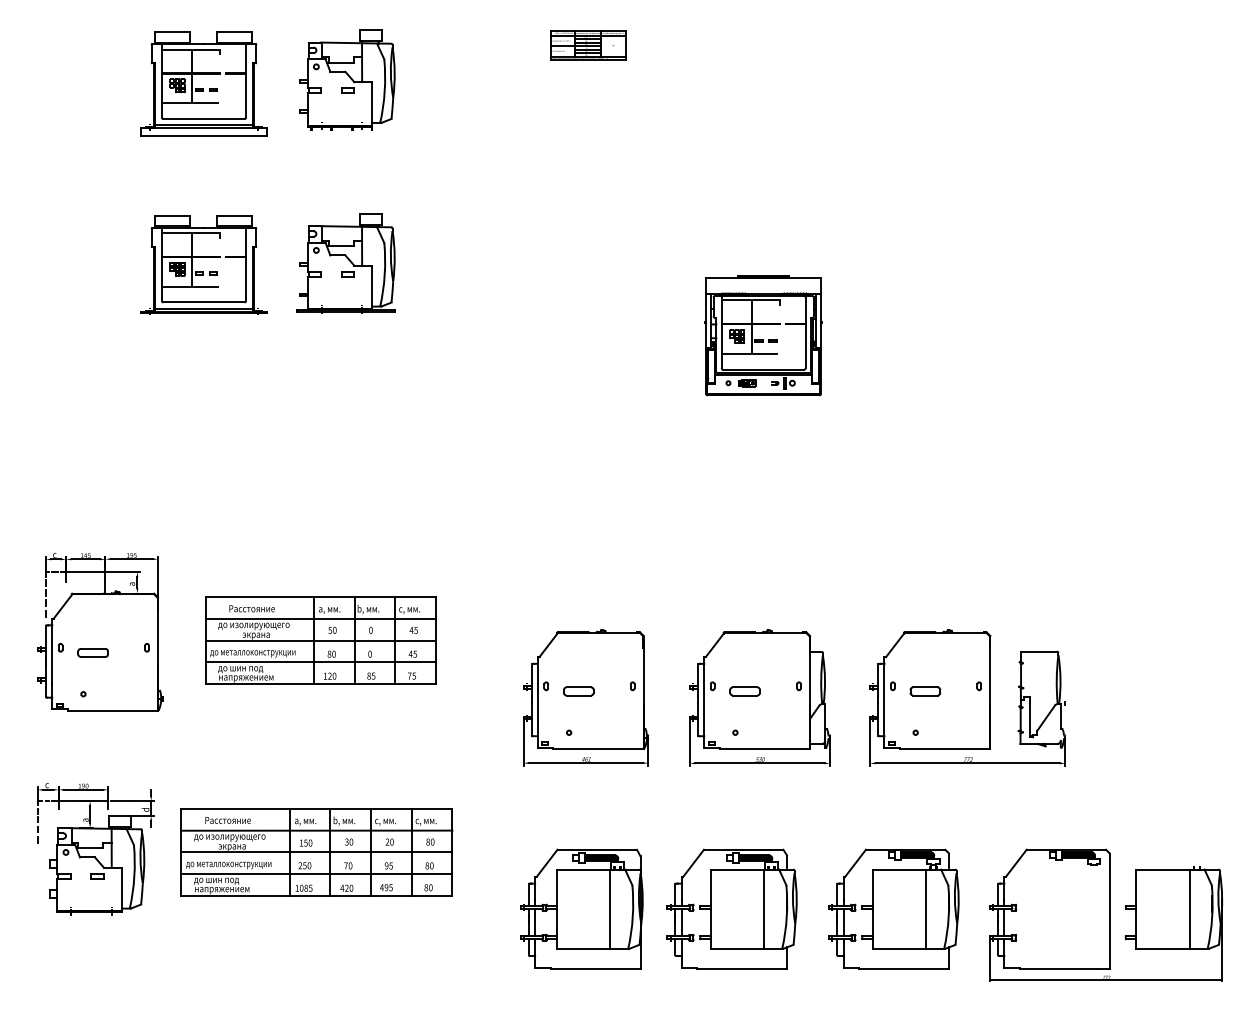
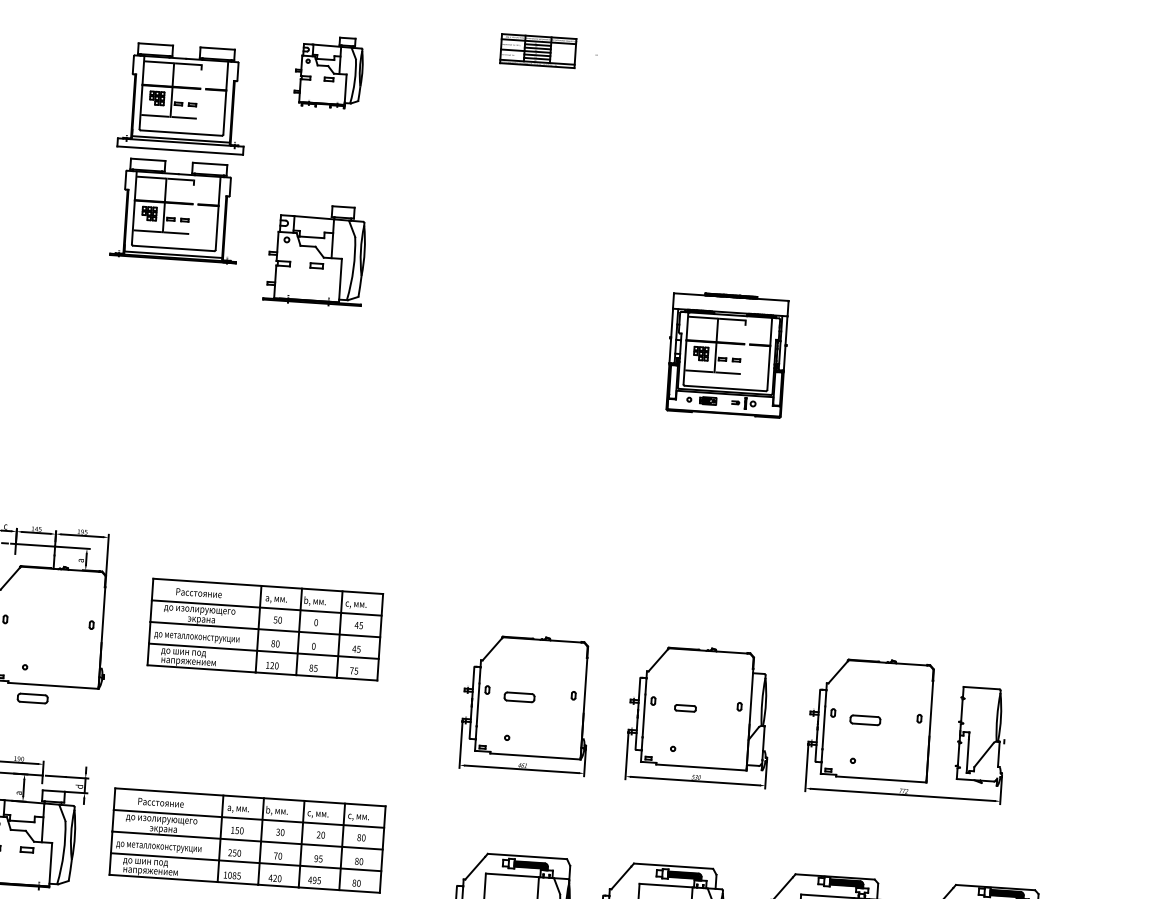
part: (588, 45) -> (538, 51), moved
part: (347, 79) -> (329, 71), size x0.7
part: (203, 83) -> (183, 97), moved
part: (203, 264) -> (175, 210), moved
part: (92, 652) -> (32, 698), moved
part: (744, 691) -> (684, 708), size x0.7

